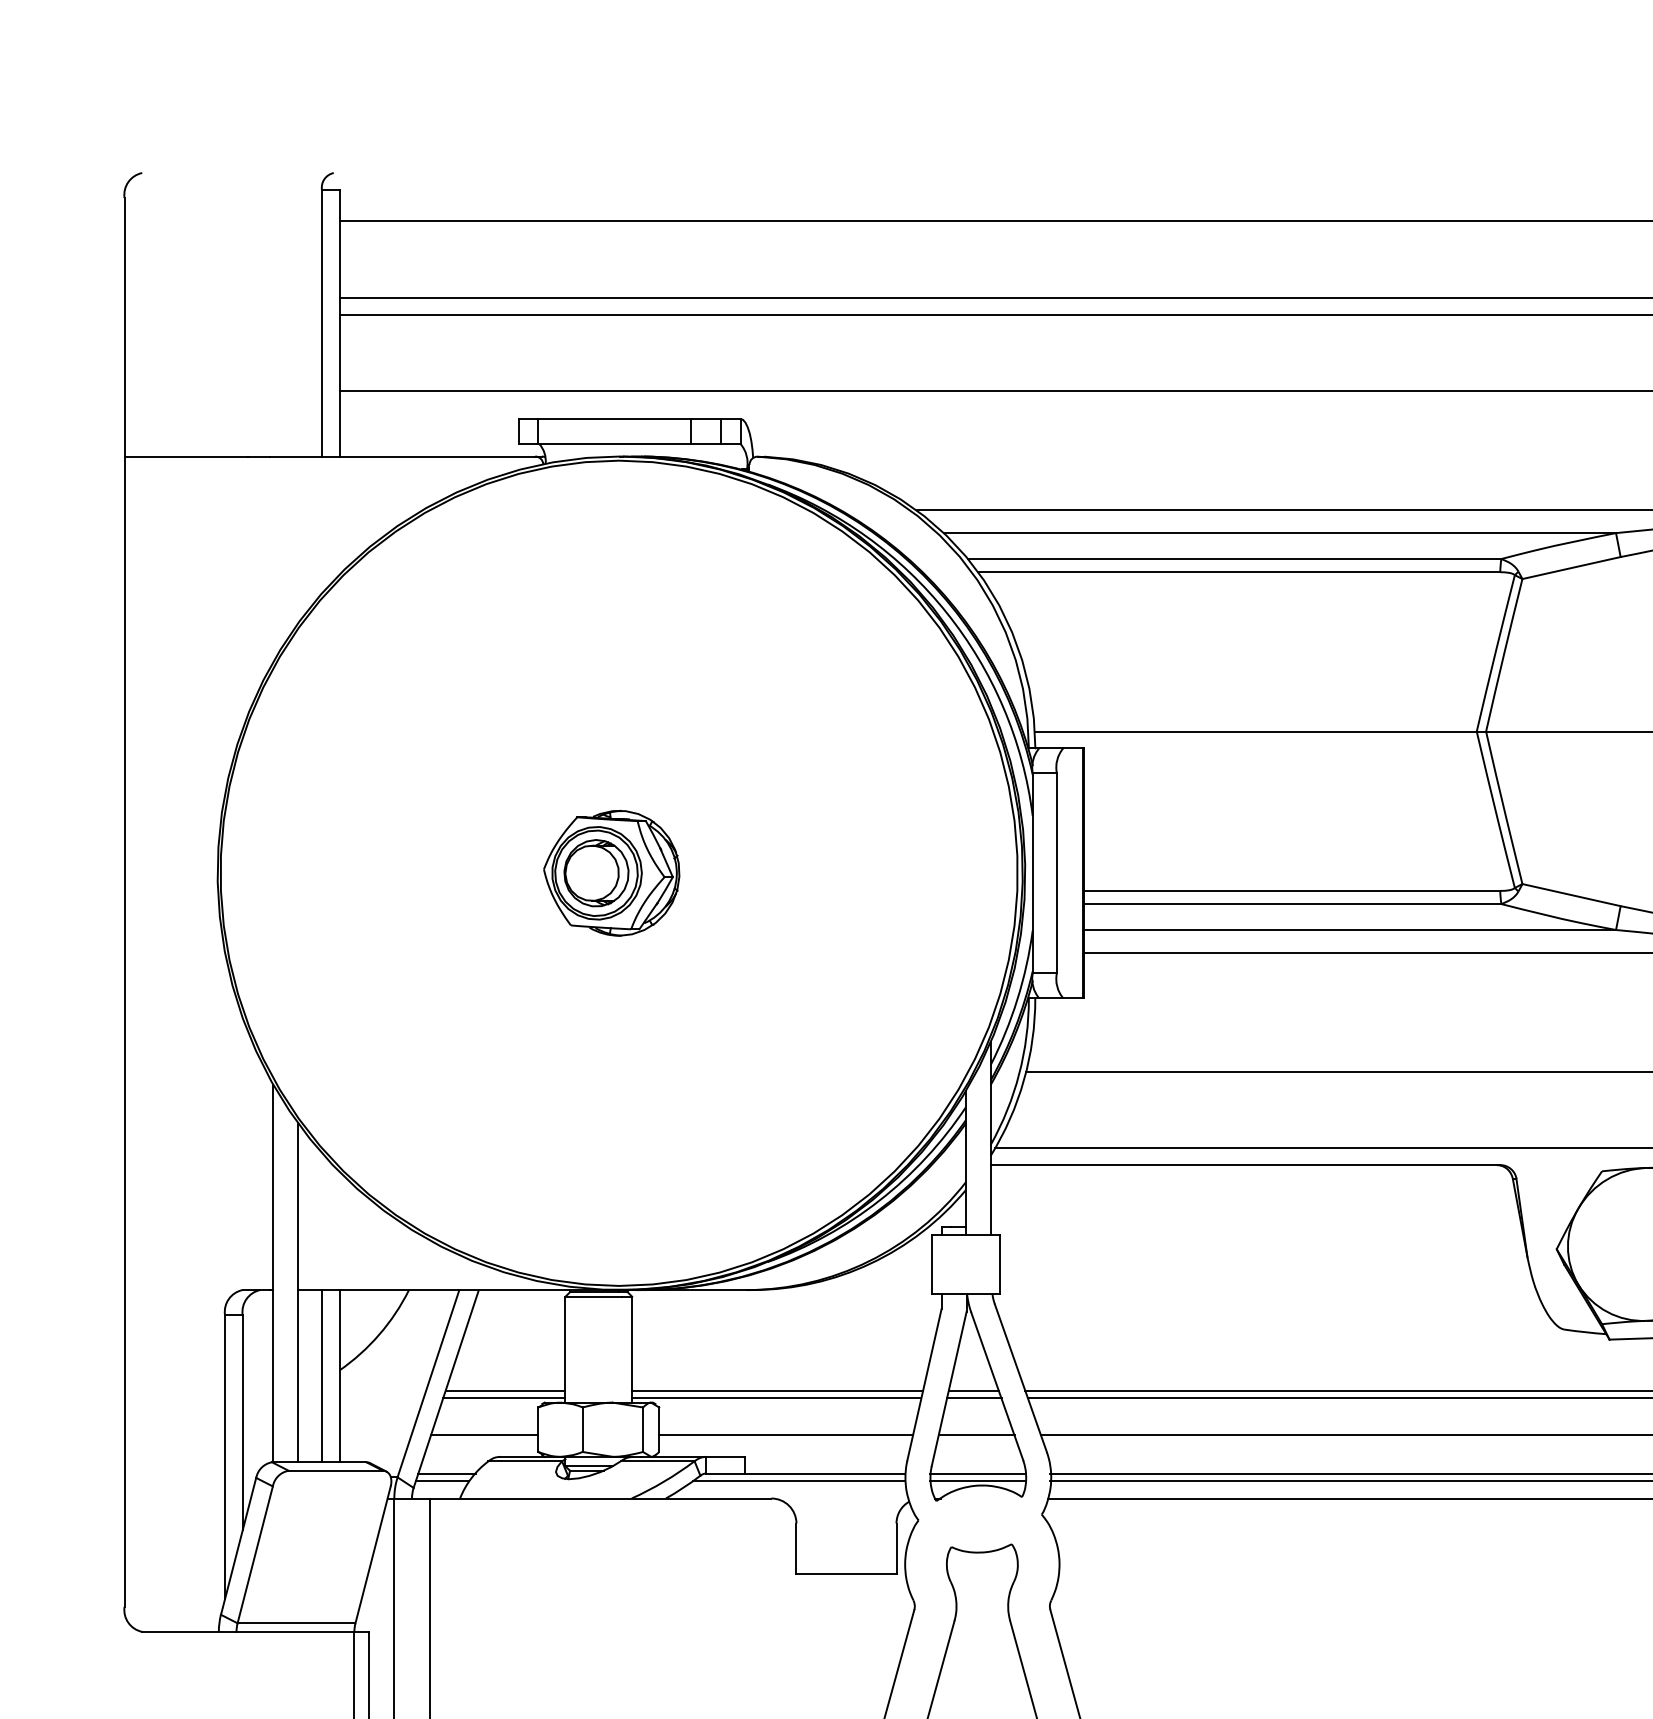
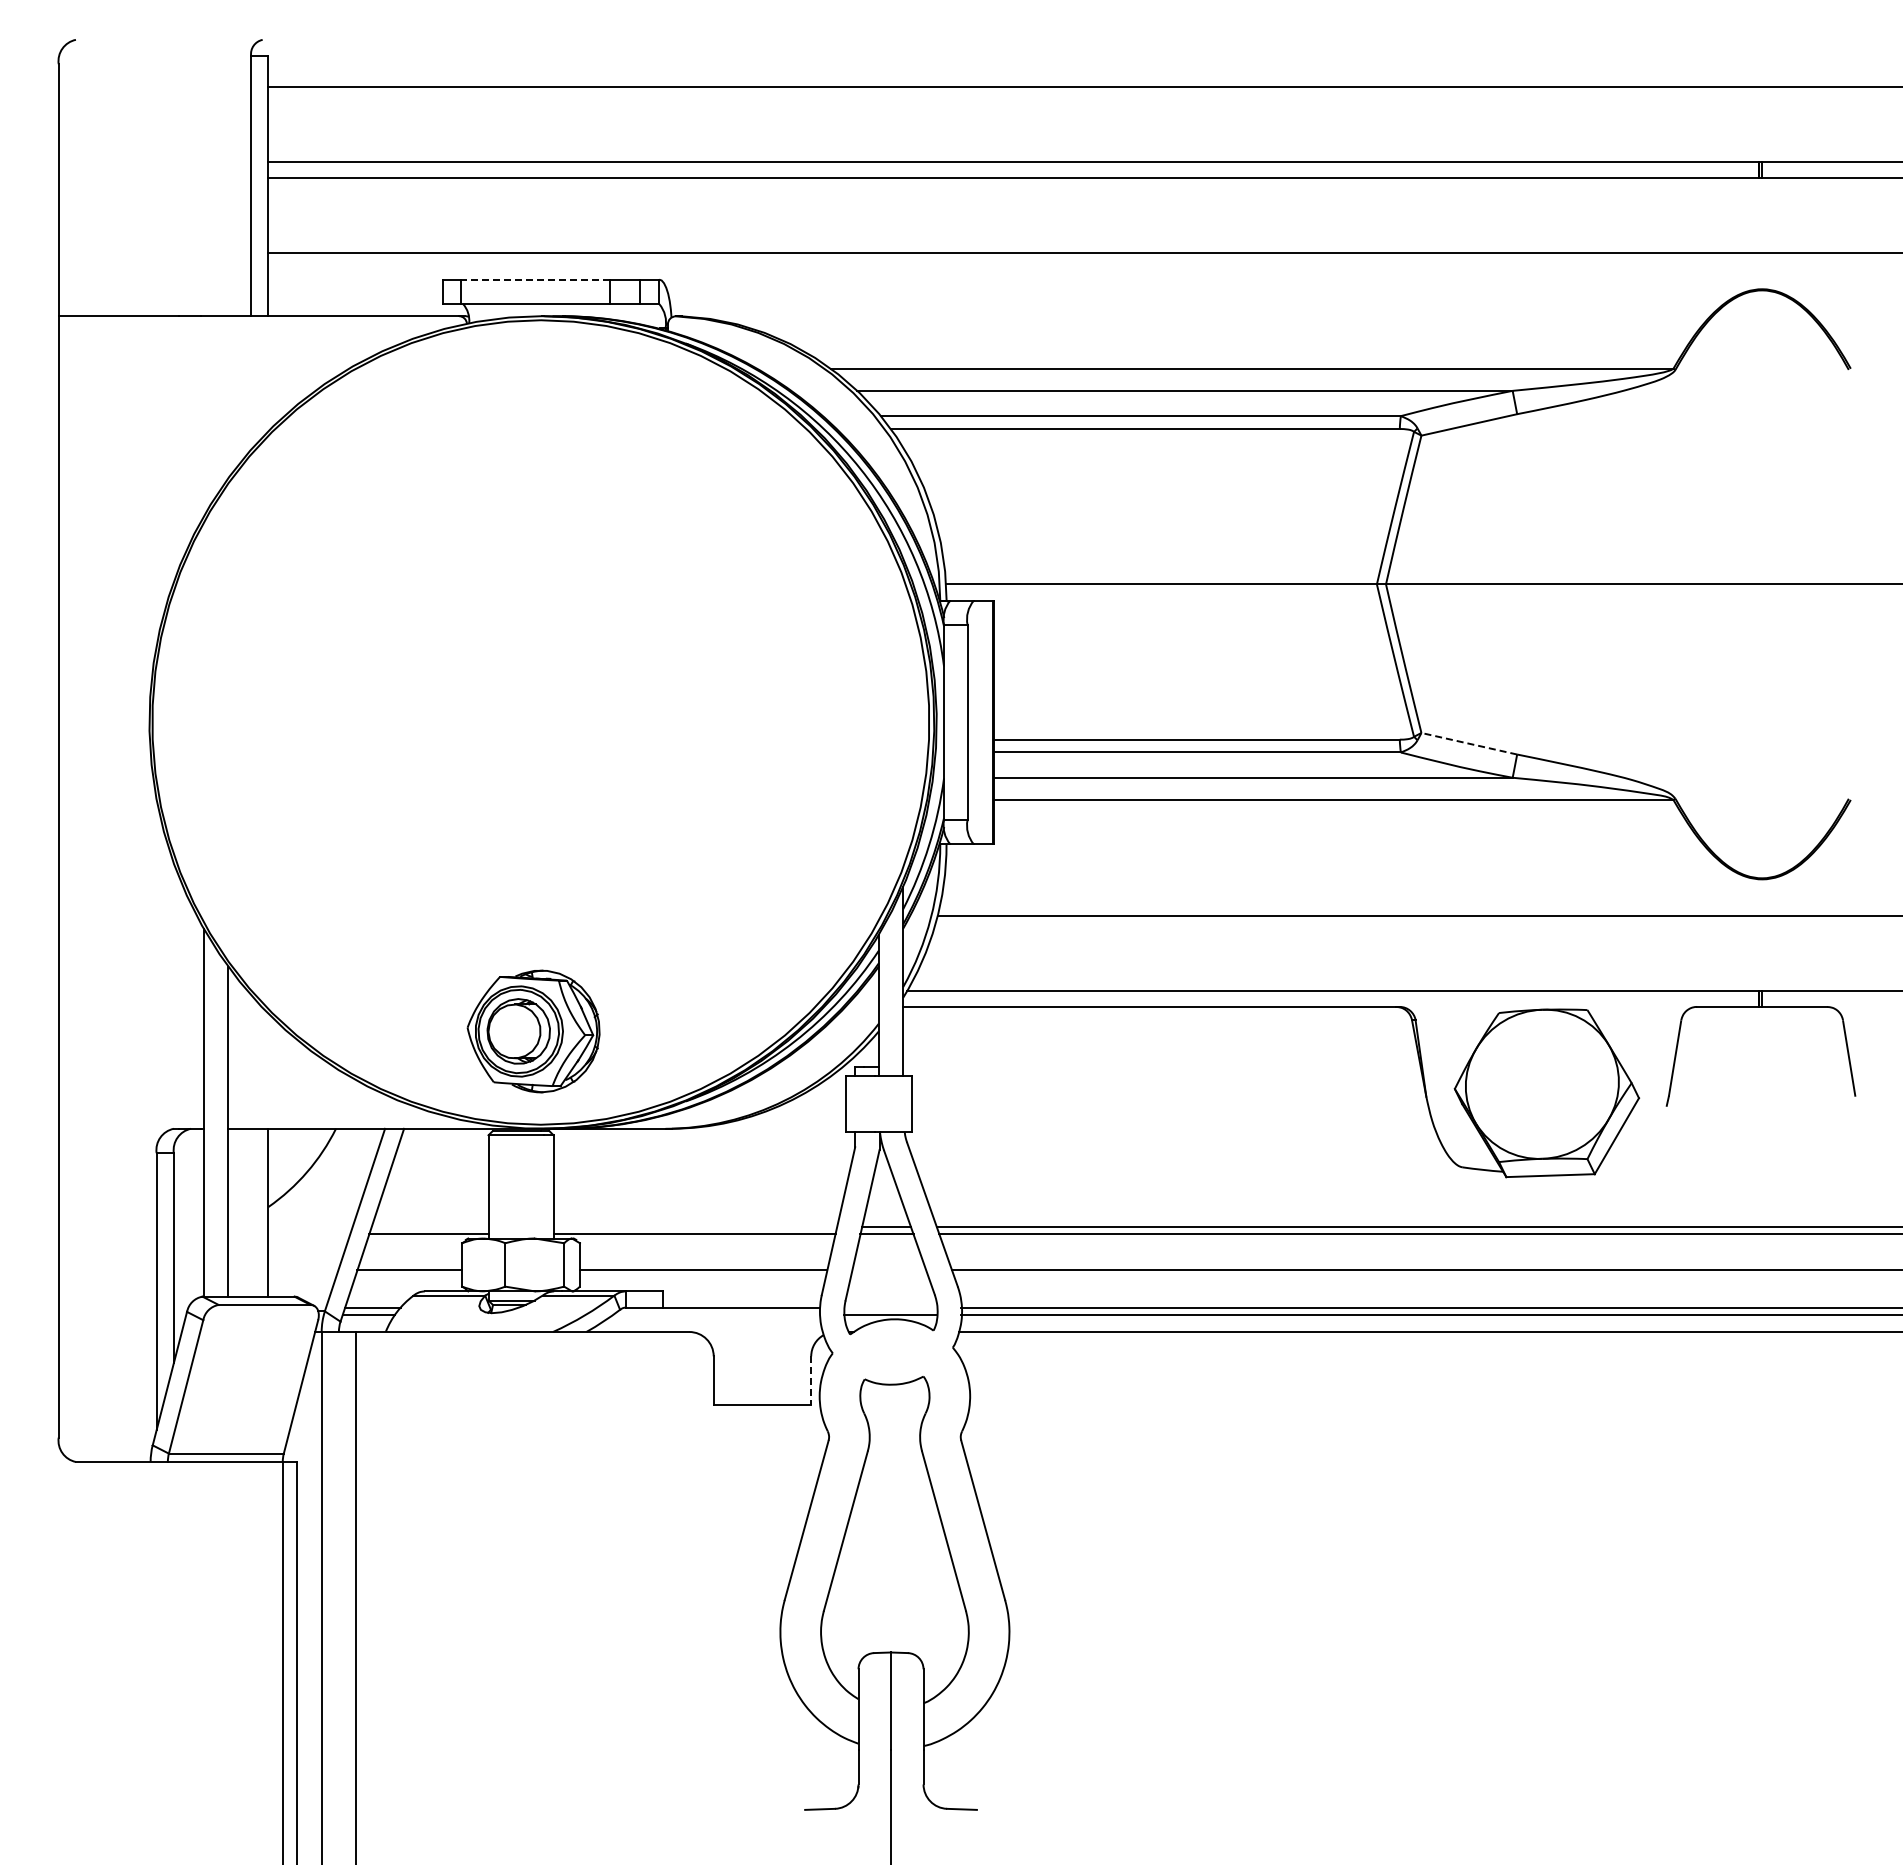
line: (613, 418) -> (535, 279), solid -> dashed
part: (611, 873) -> (533, 1031), moved
line: (1570, 894) -> (1468, 743), solid -> dashed
line: (322, 1375) -> (251, 1212), removed
line: (504, 1391) -> (429, 1227), removed
line: (777, 1391) -> (695, 1227), removed
line: (976, 1435) -> (889, 1270), removed
line: (976, 1473) -> (889, 1307), removed
line: (799, 1481) -> (716, 1315), removed
line: (896, 1549) -> (811, 1381), solid -> dashed

